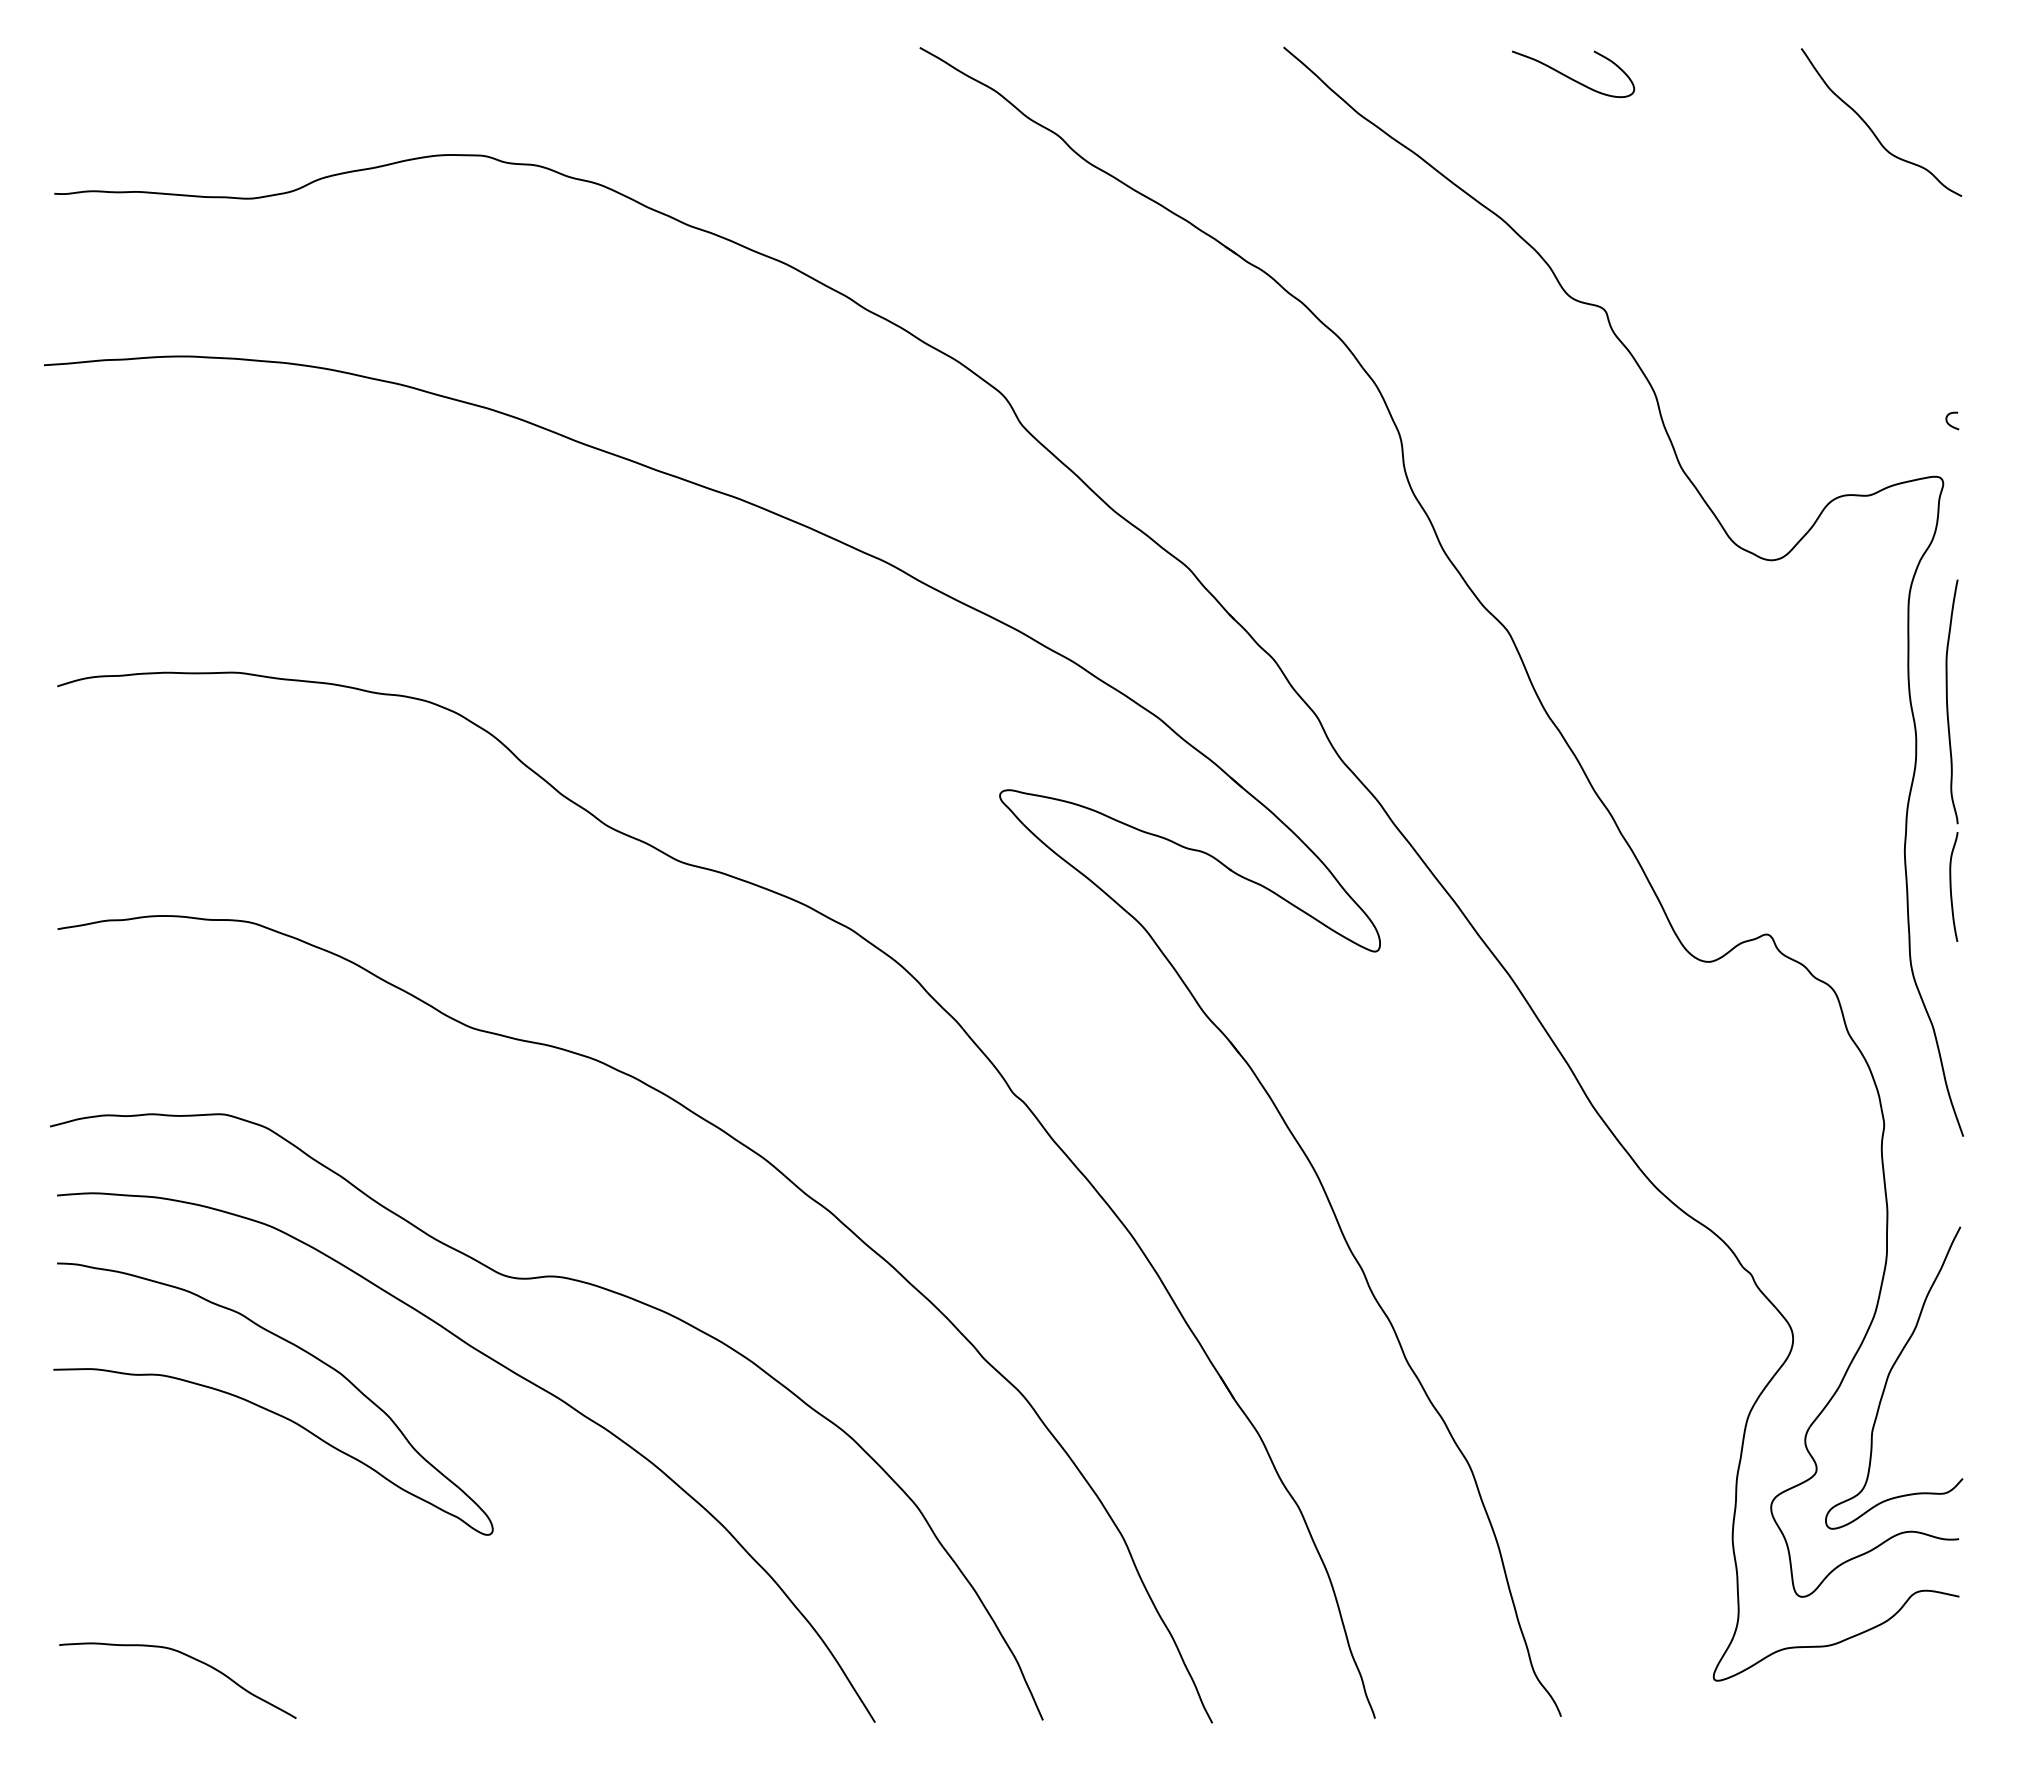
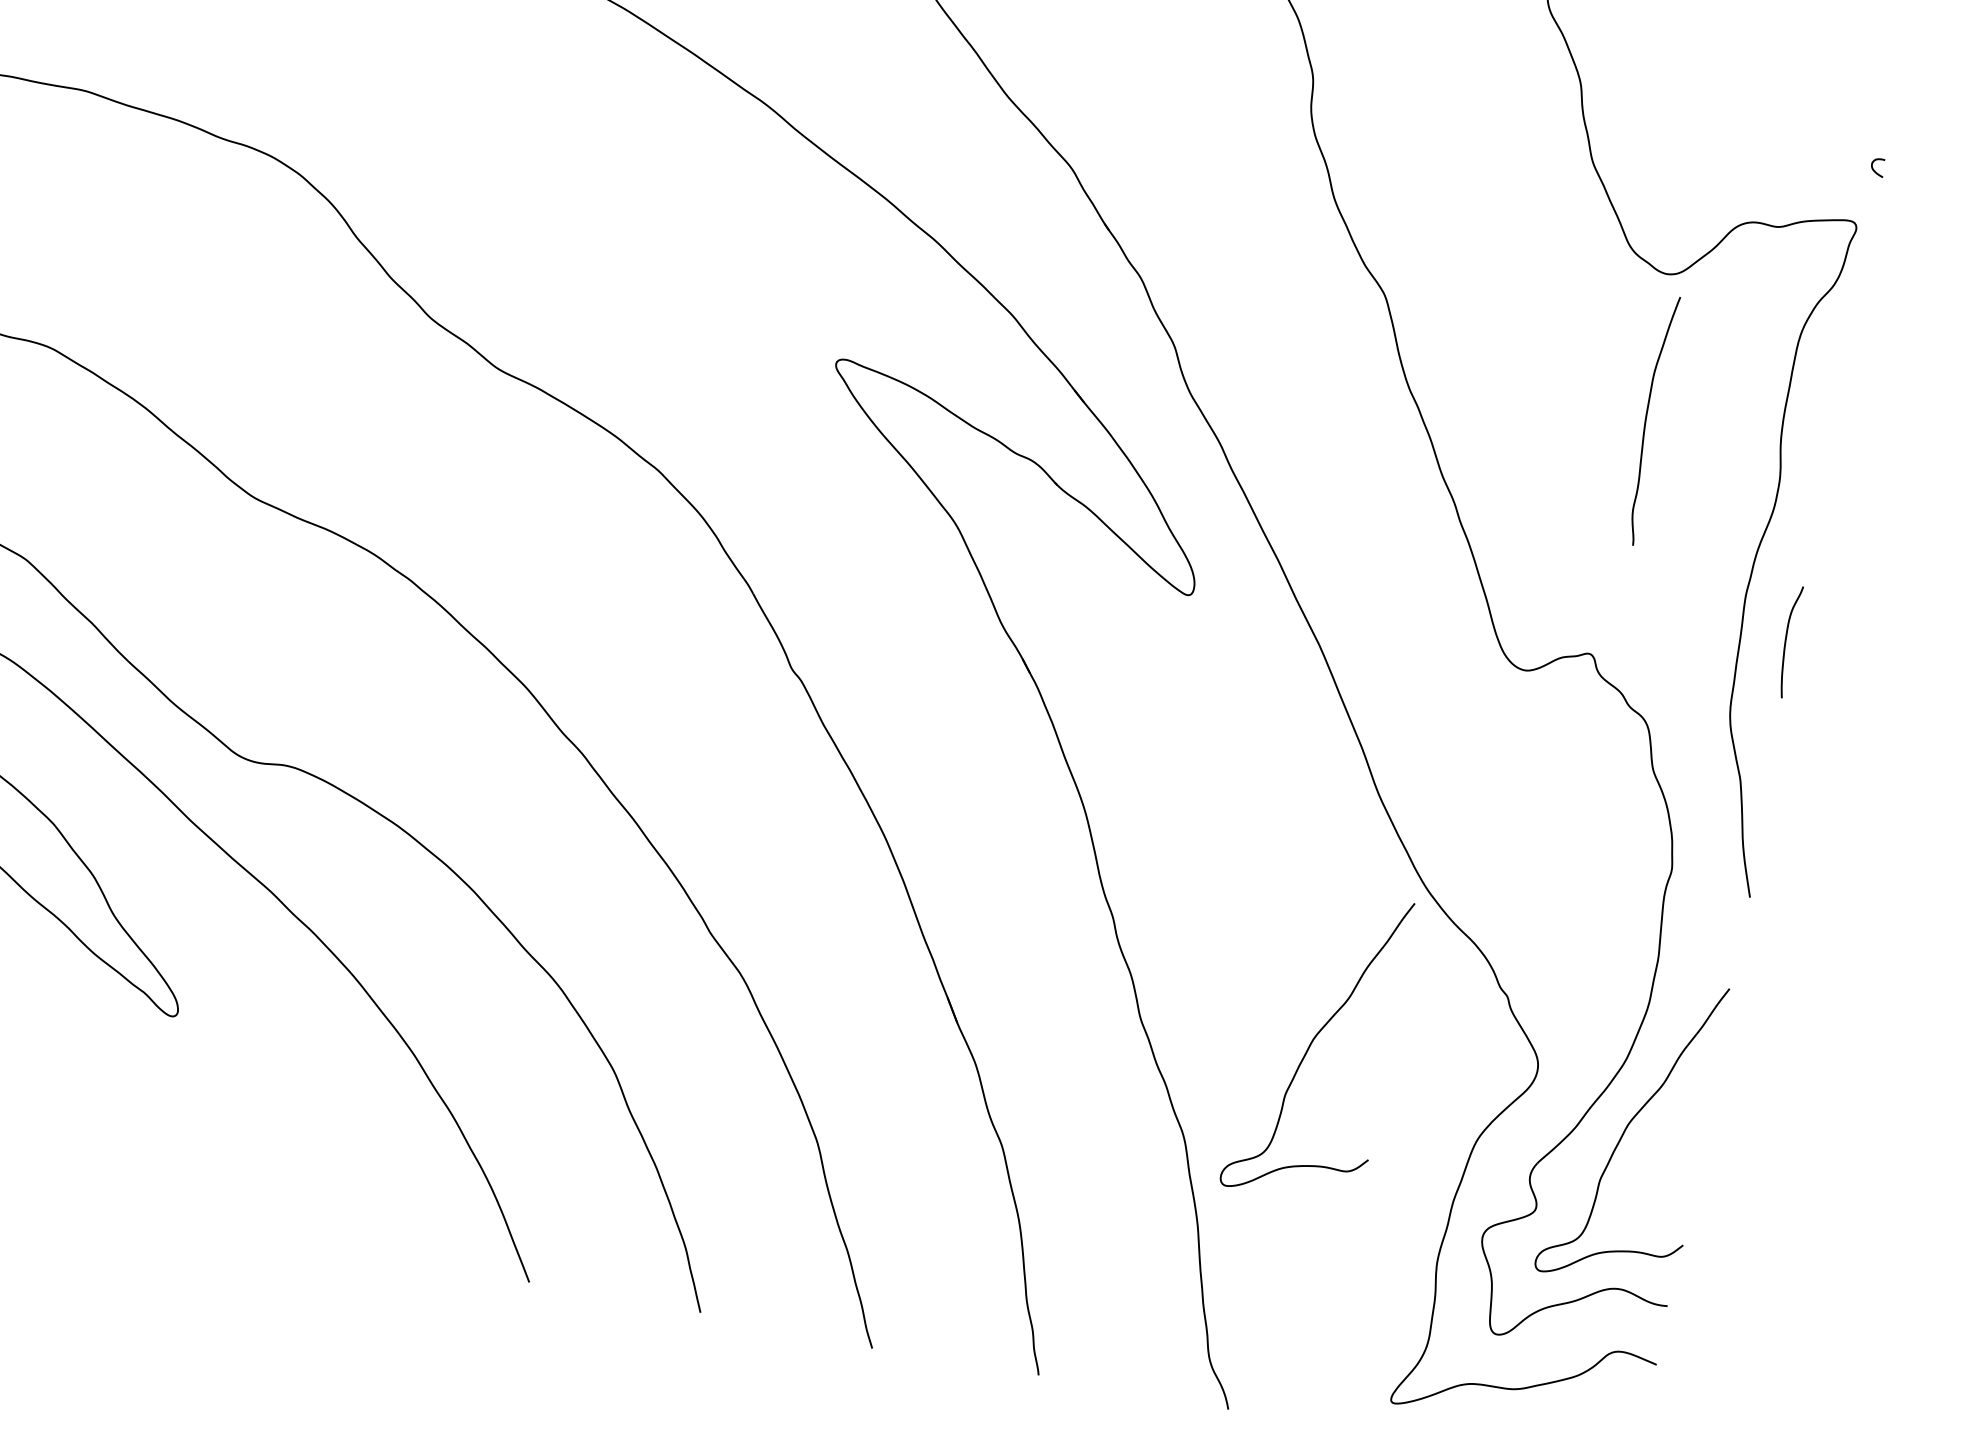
curve: (1947, 701) -> (1646, 419), moved
curve: (1575, 1352) -> (1313, 1041), added

